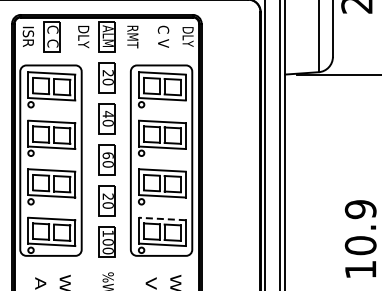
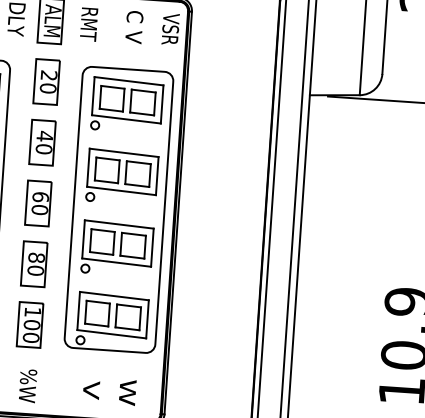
text: (187, 35) -> (169, 27), DLY -> VSR
text: (107, 196) -> (35, 257), 20 -> 80
line: (161, 218) -> (113, 295), dashed -> solid

